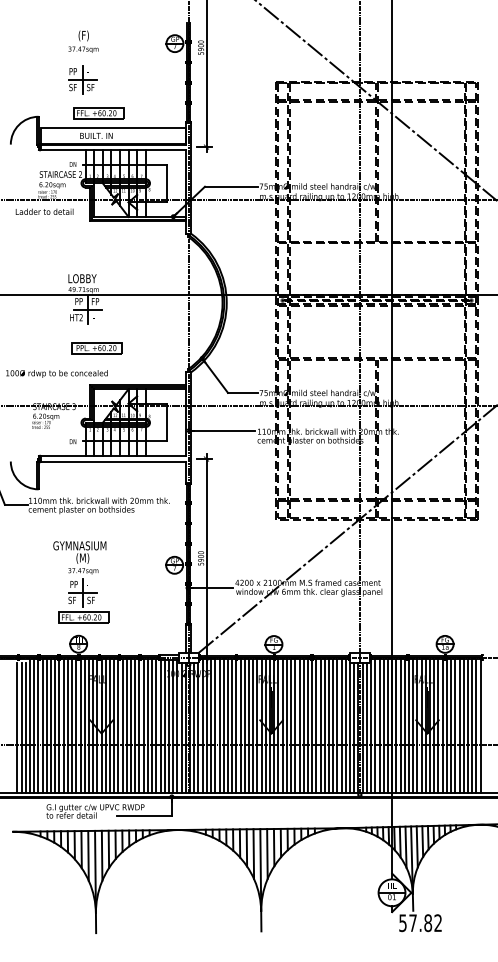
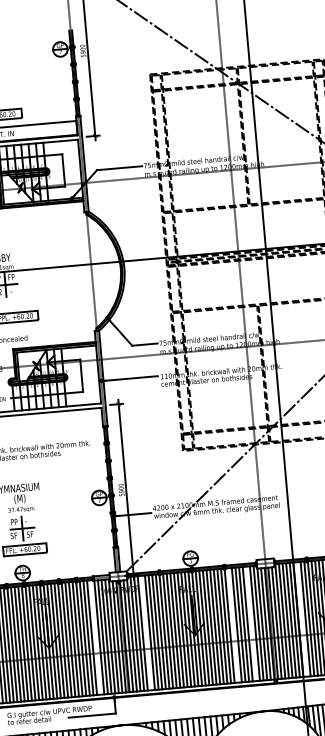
line: (156, 726) -> (95, 637), removed
line: (215, 726) -> (146, 633), removed
line: (316, 726) -> (233, 625), removed
line: (337, 726) -> (251, 624), removed
line: (396, 726) -> (302, 619), removed

